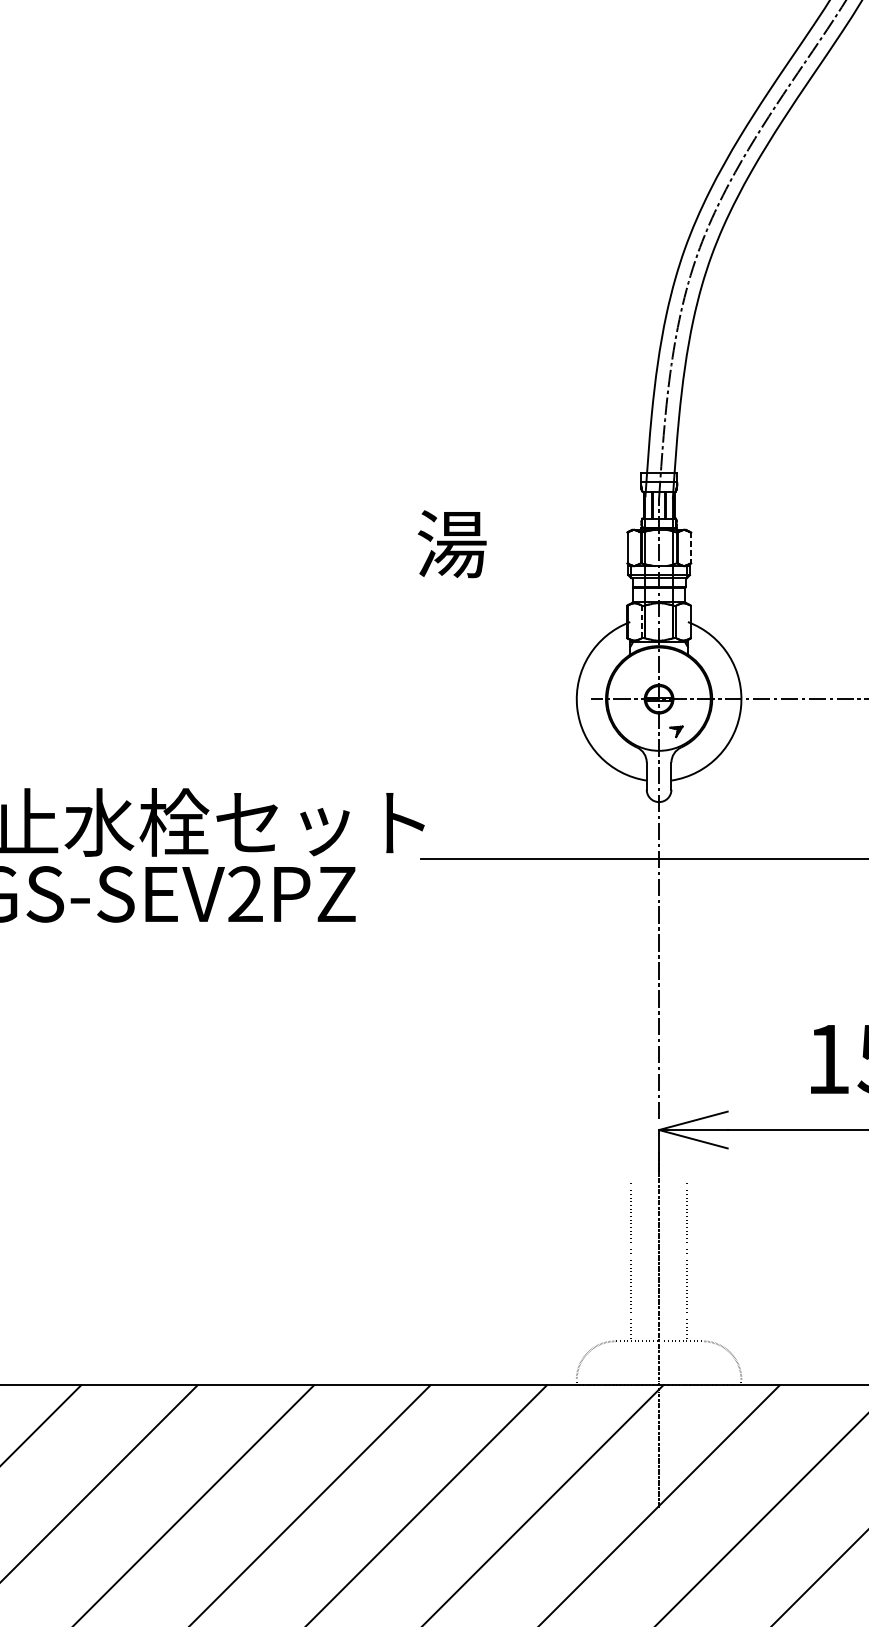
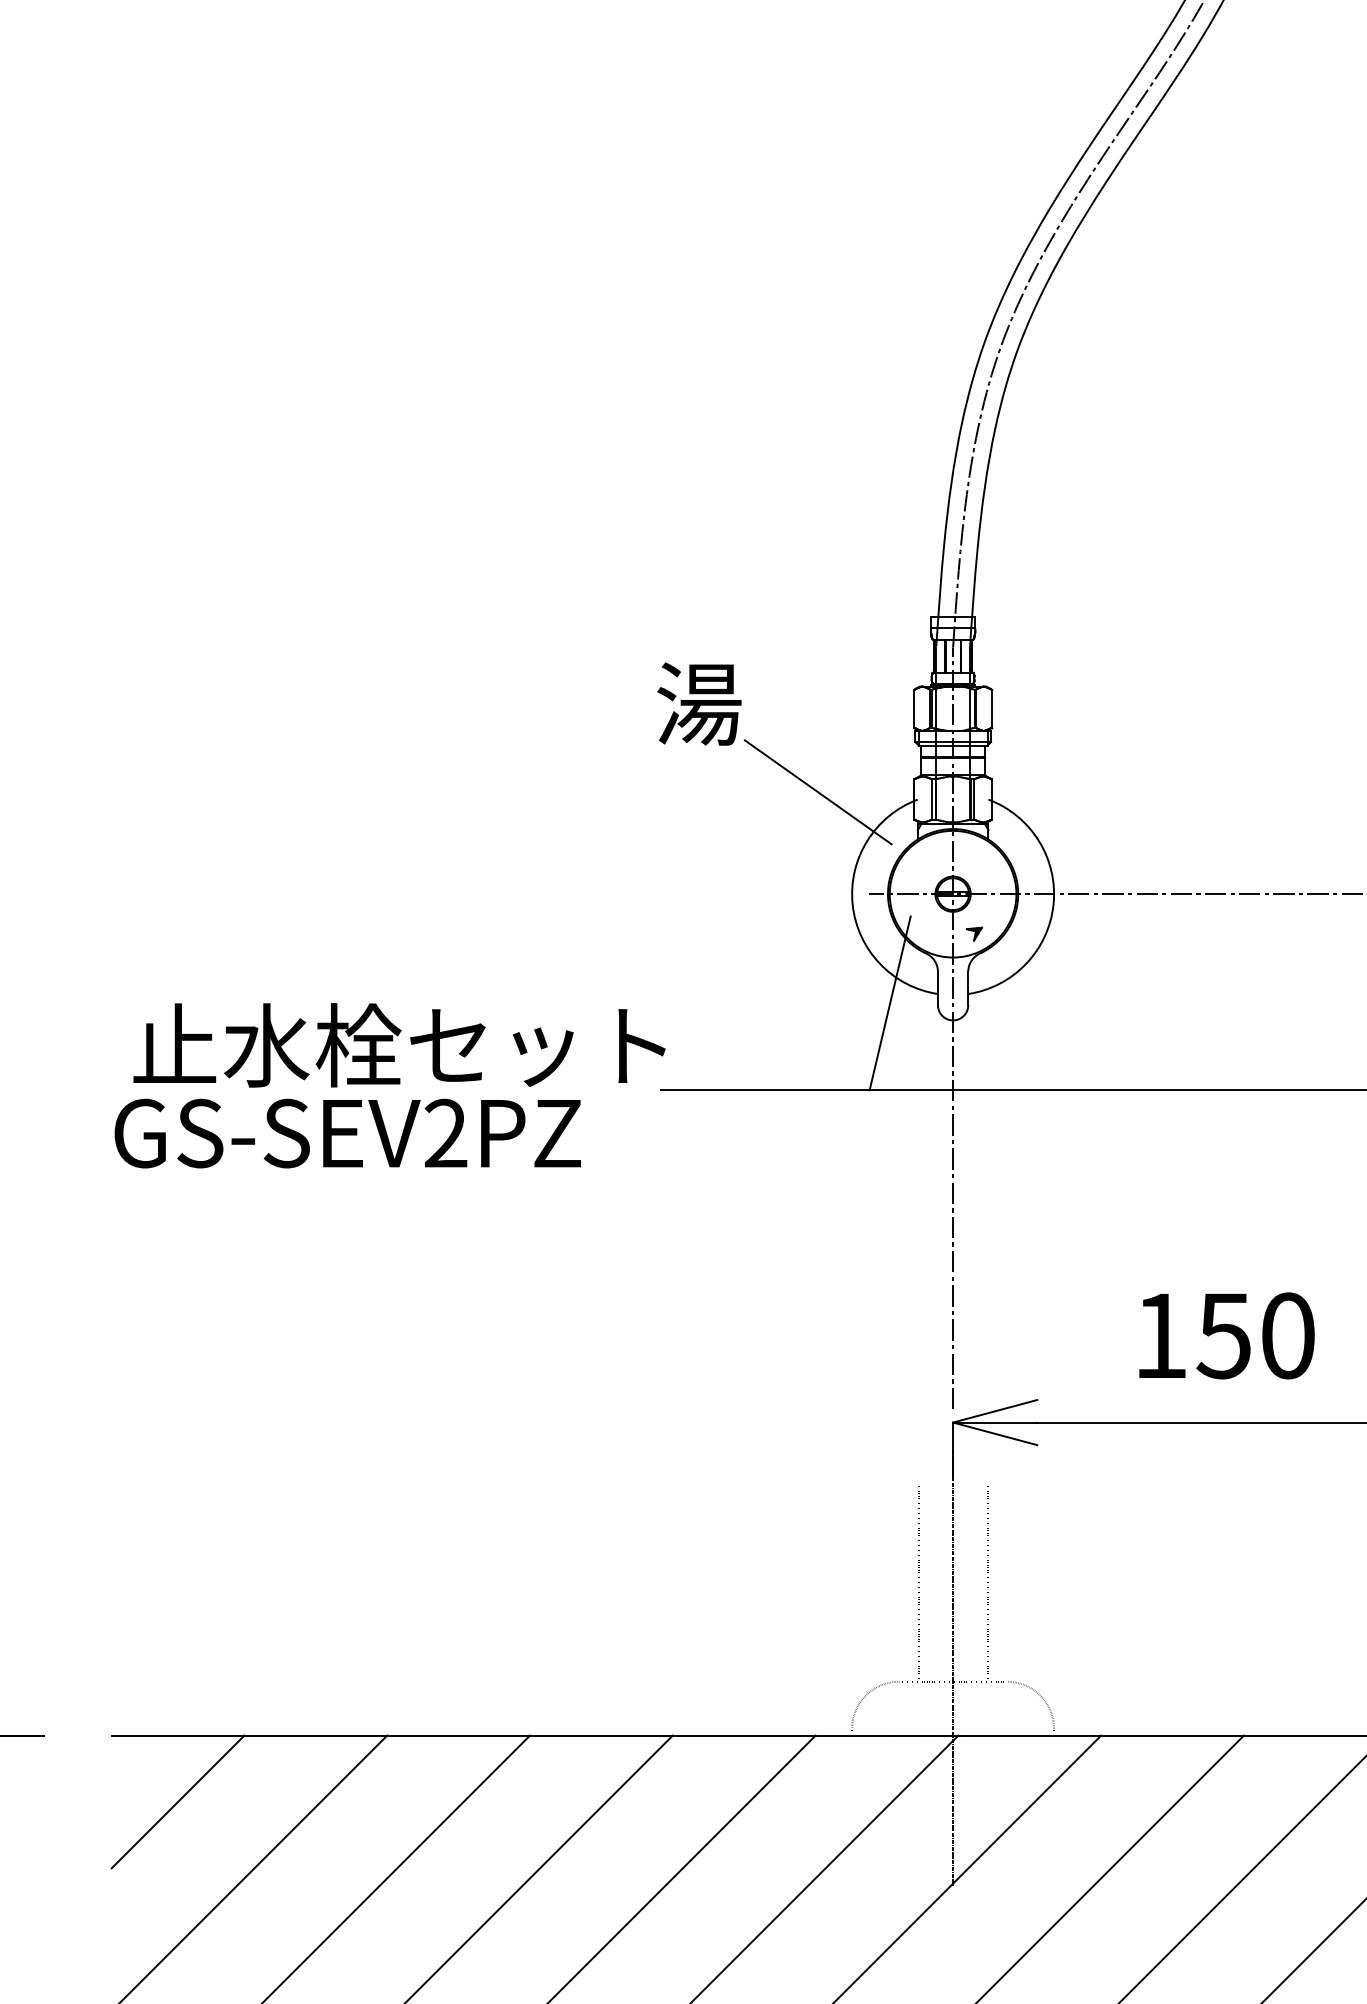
line: (690, 547) -> (991, 708), dashed -> solid
line: (548, 616) -> (817, 792), added
line: (641, 621) -> (931, 799), dashed -> solid
line: (607, 788) -> (889, 1003), added

